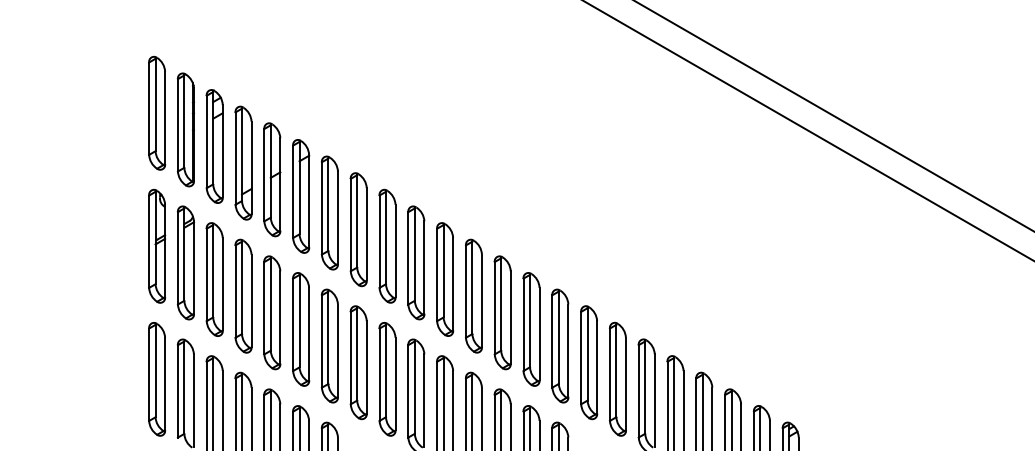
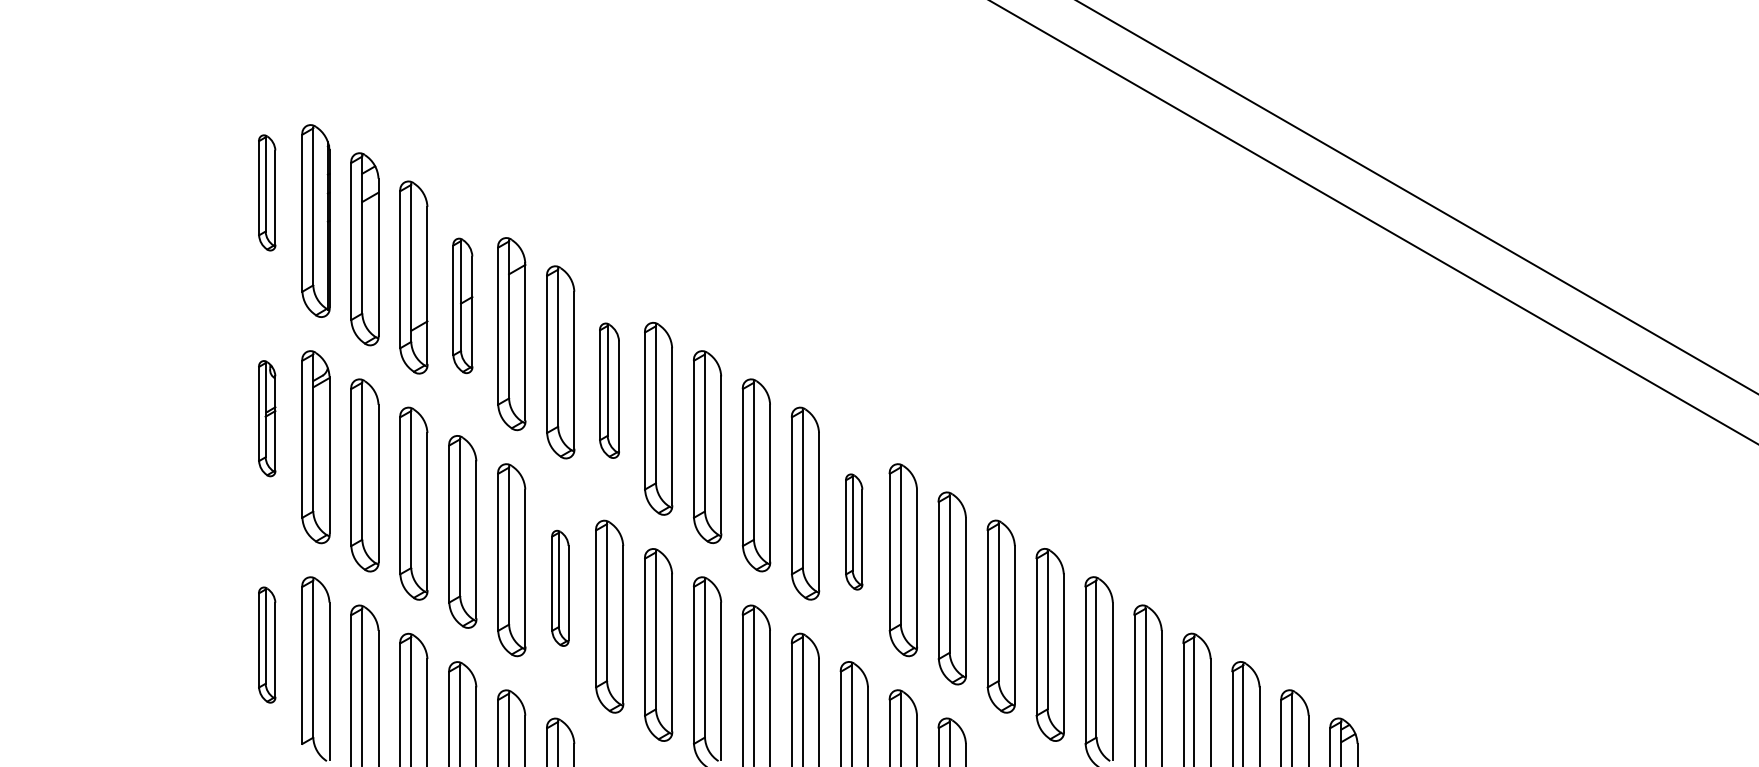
part: (157, 113) -> (267, 193), size x0.6
part: (272, 179) -> (463, 305), size x0.7
part: (358, 229) -> (609, 390), size x0.7
part: (157, 245) -> (267, 417), size x0.6
part: (502, 312) -> (854, 531), size x0.6
part: (329, 345) -> (559, 587), size x0.6
part: (157, 379) -> (267, 645), size x0.6

